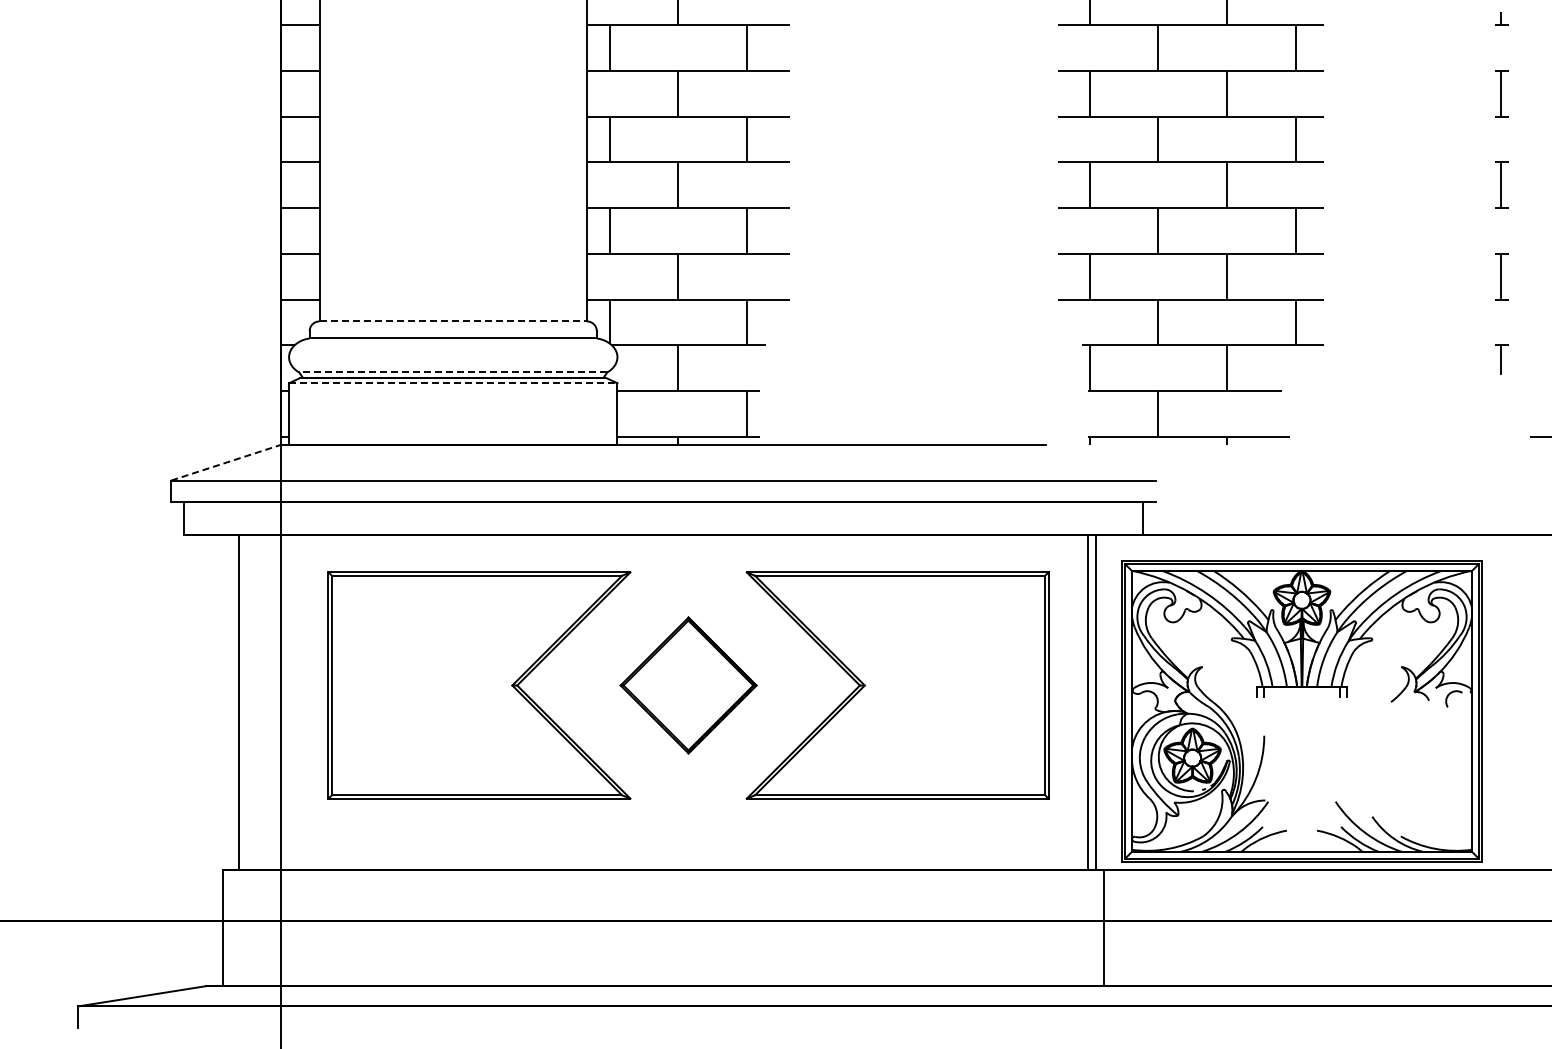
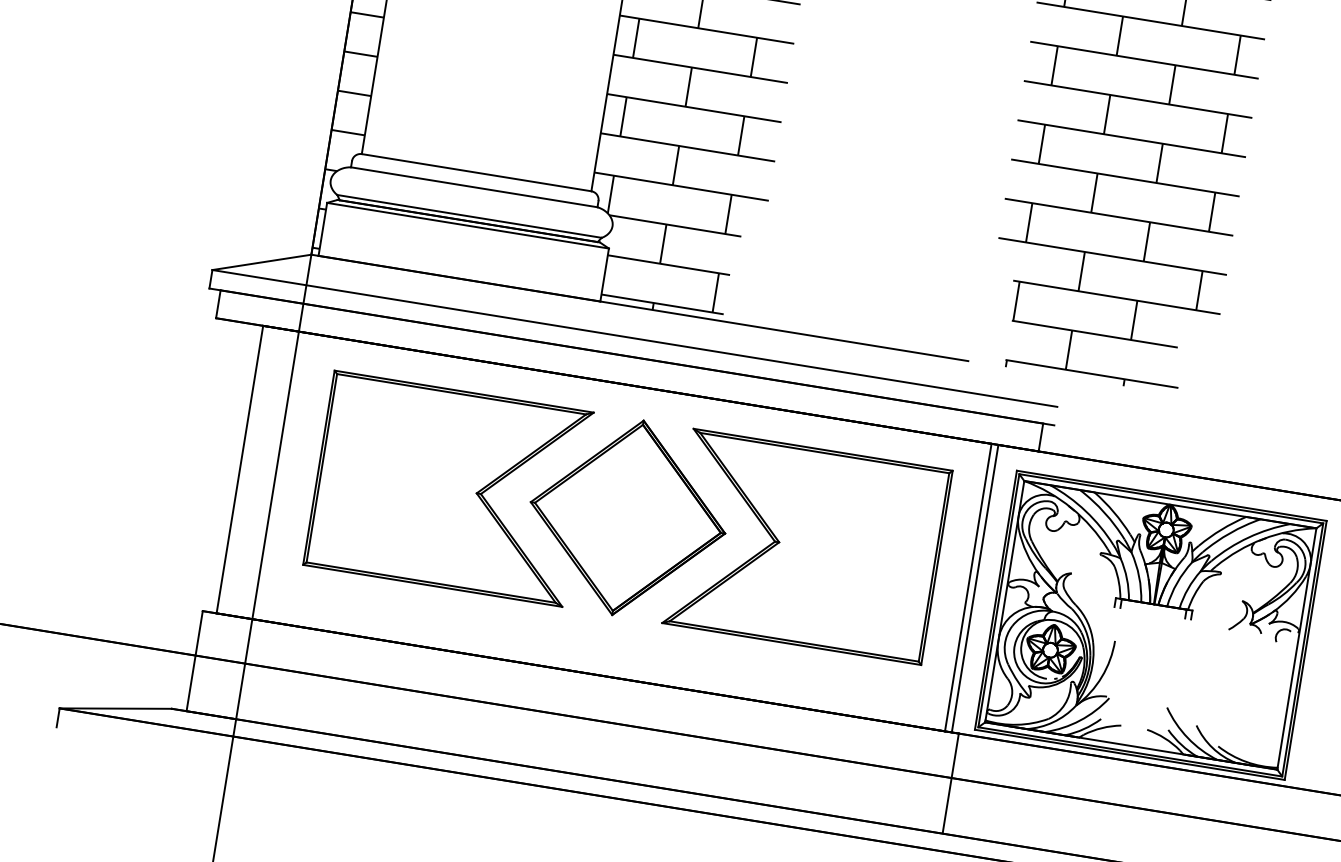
line: (453, 321) -> (476, 172), dashed -> solid
line: (452, 372) -> (468, 216), dashed -> solid
line: (453, 383) -> (468, 225), dashed -> solid
line: (225, 462) -> (261, 262), dashed -> solid
part: (688, 685) -> (627, 517), size x1.67

